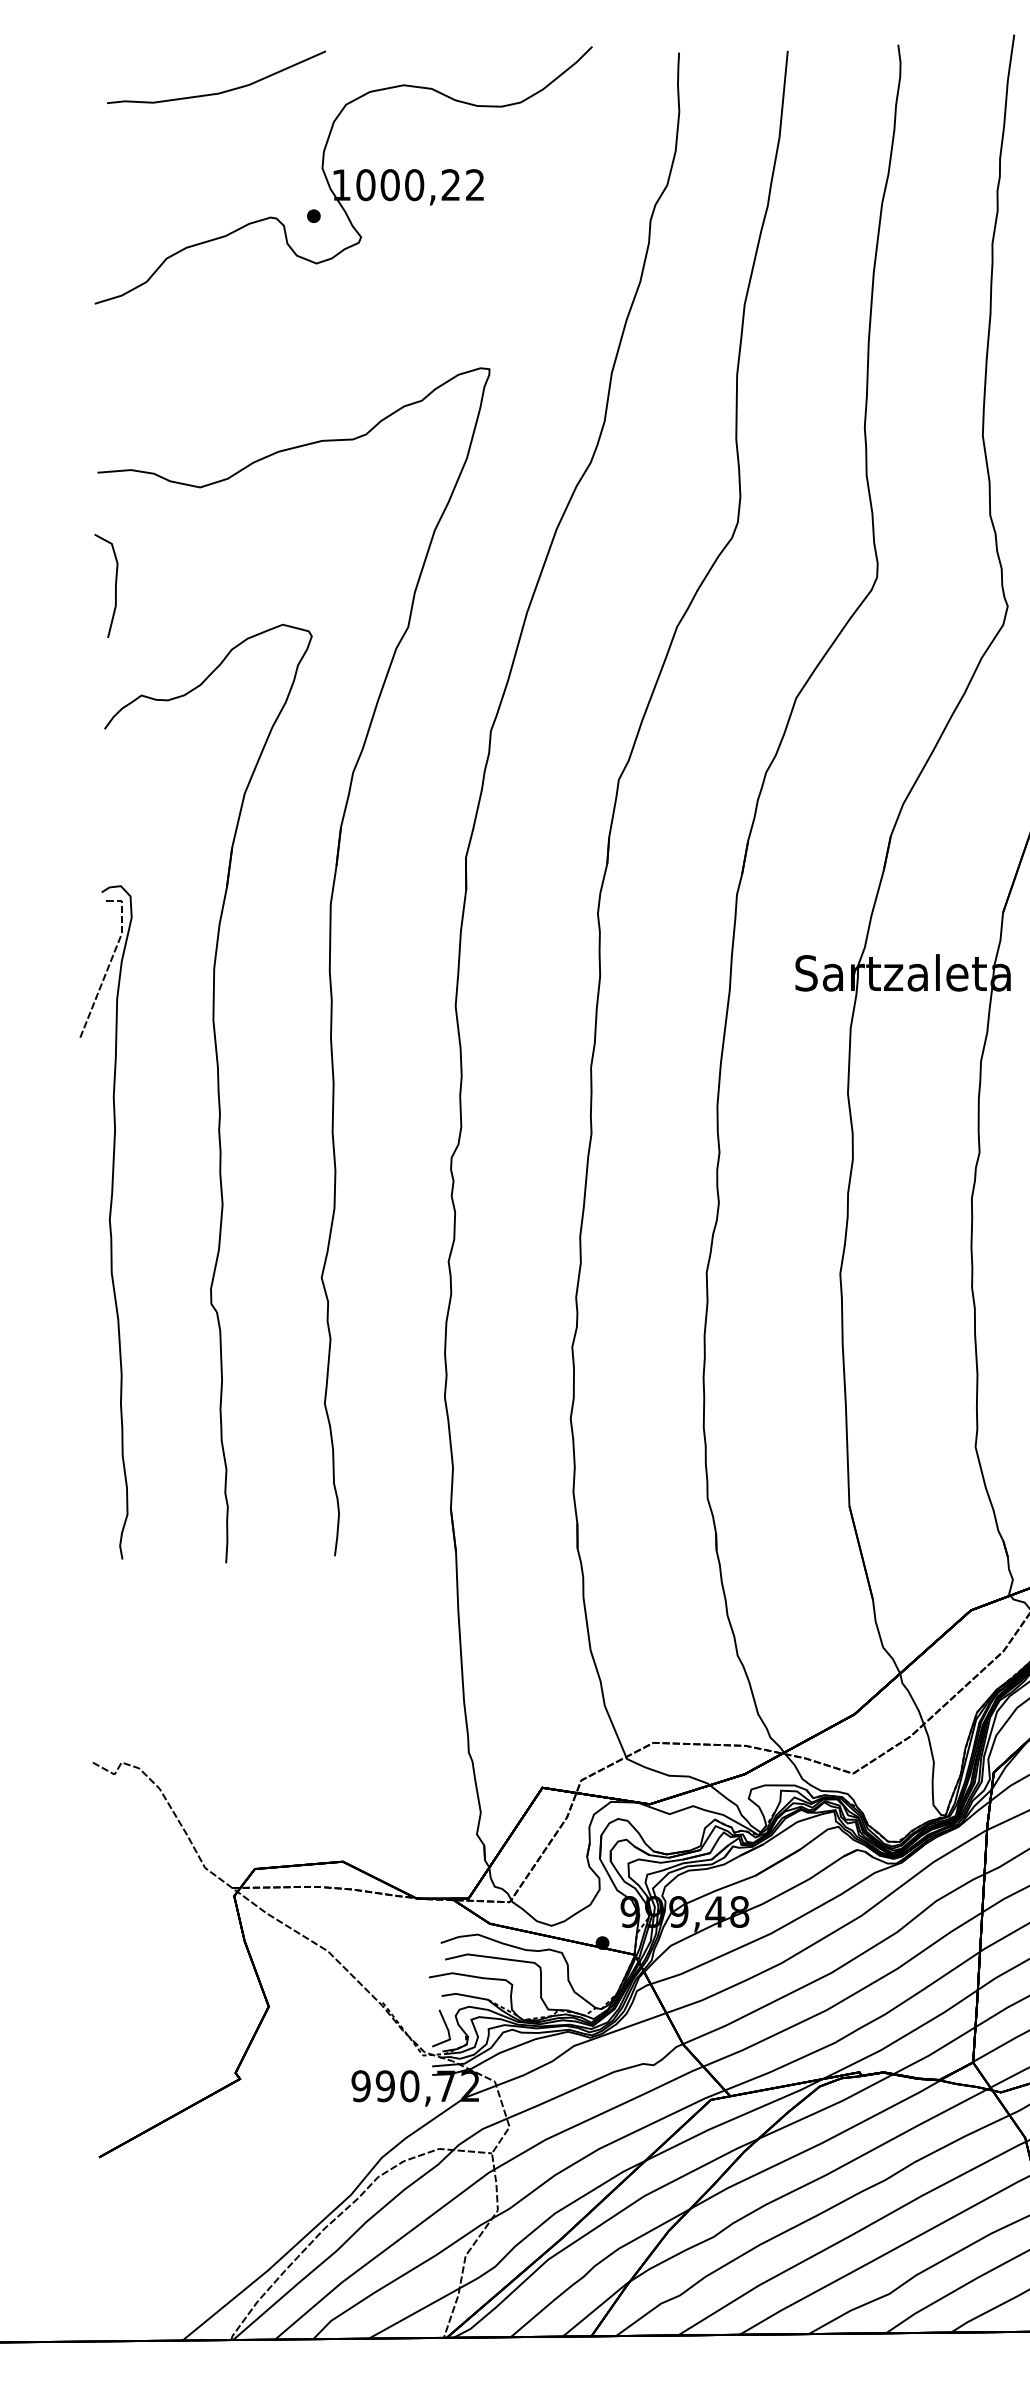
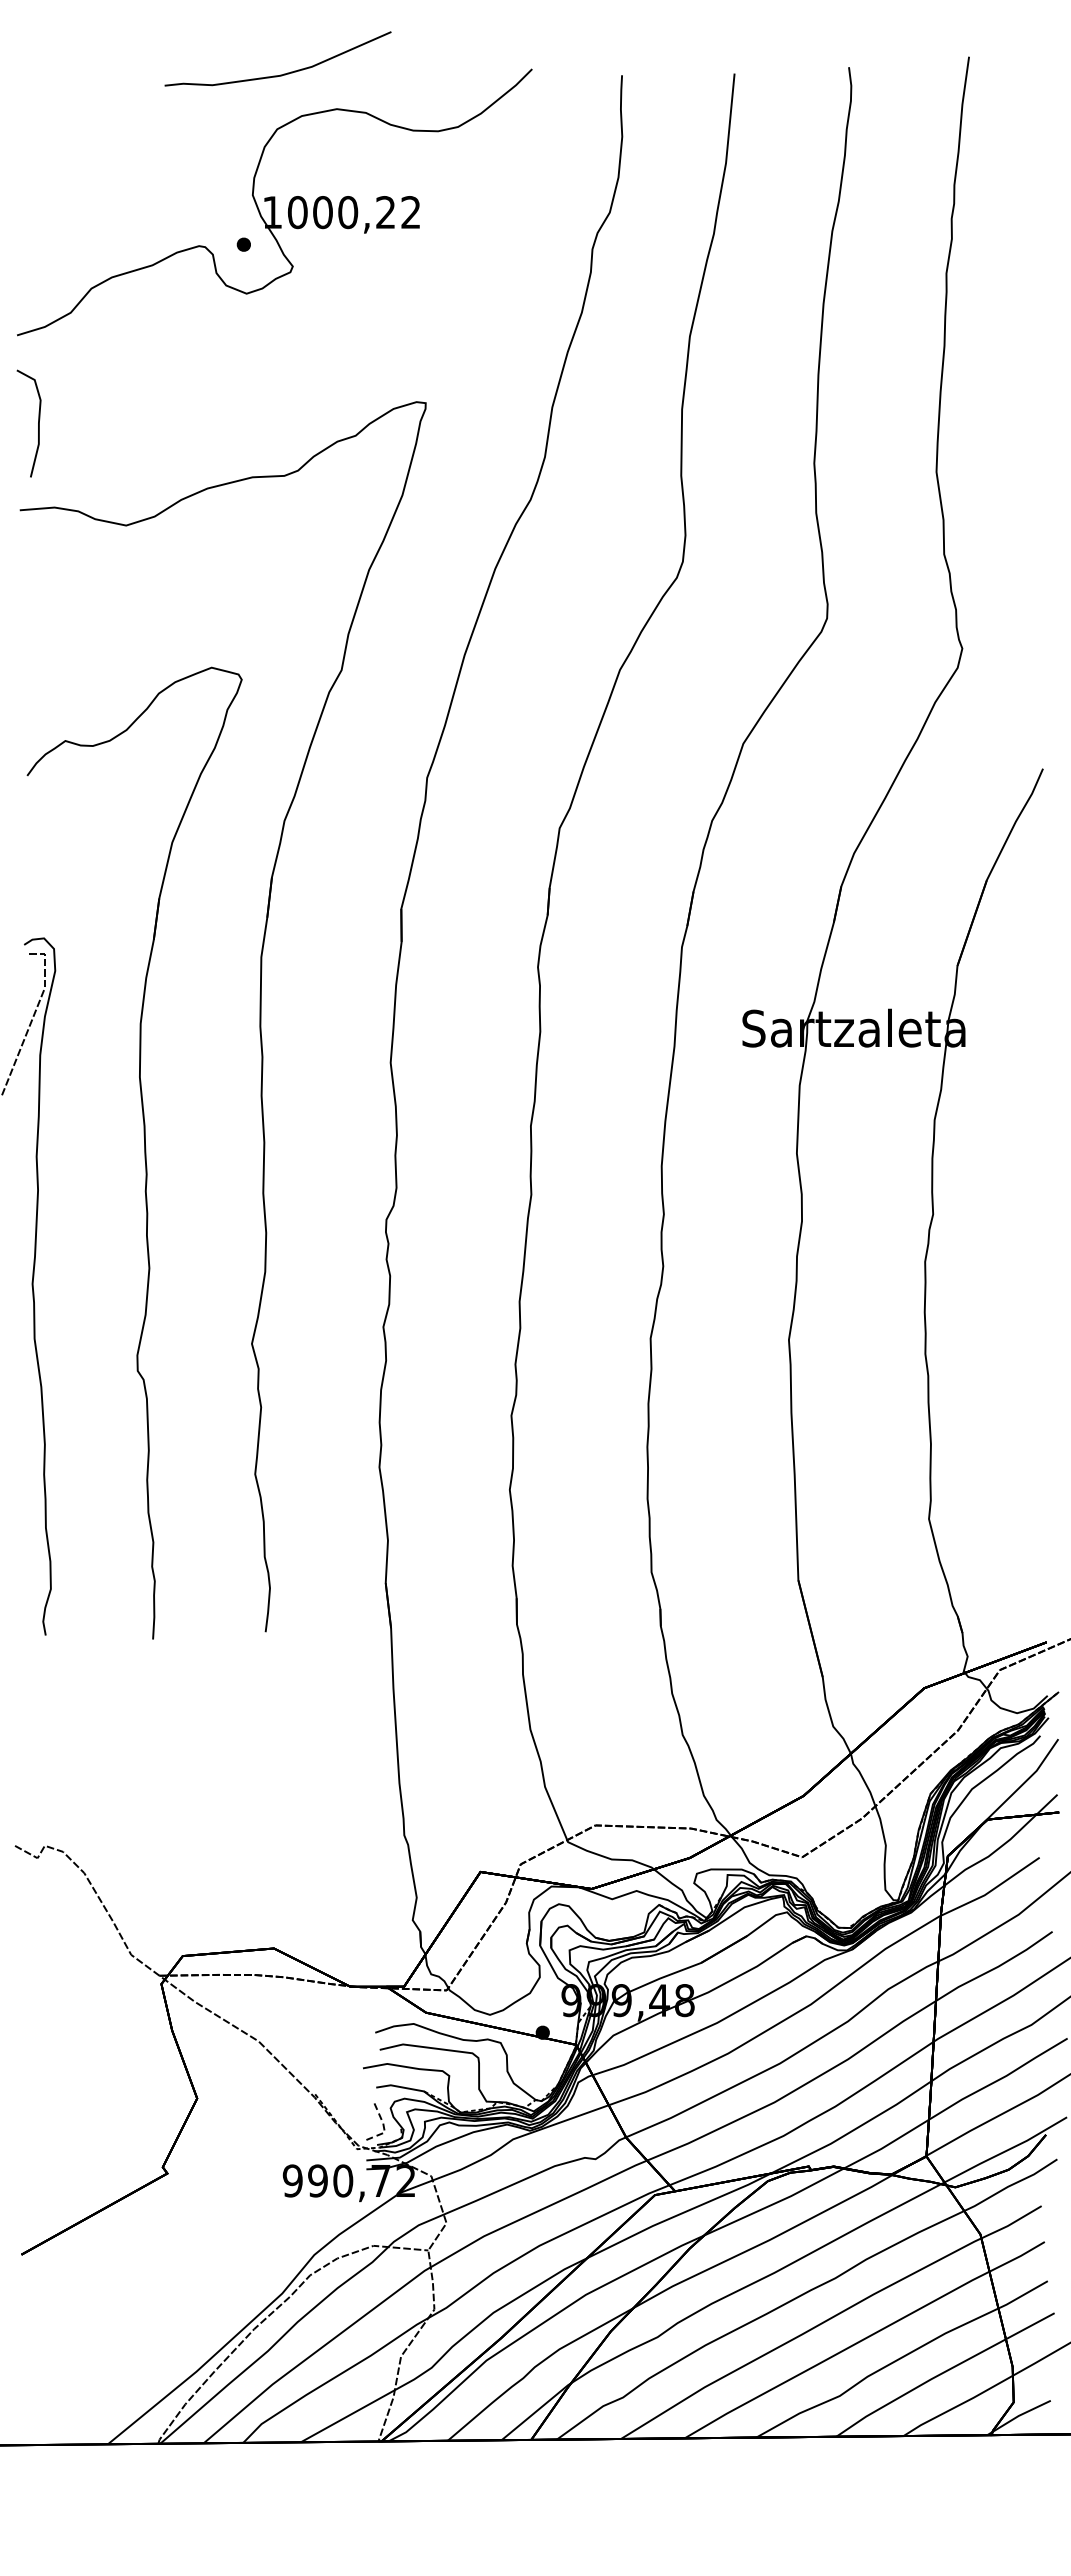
curve: (218, 92) -> (280, 74), moved
curve: (115, 585) -> (38, 423), moved
line: (448, 2033) -> (383, 2126), solid -> dashed

